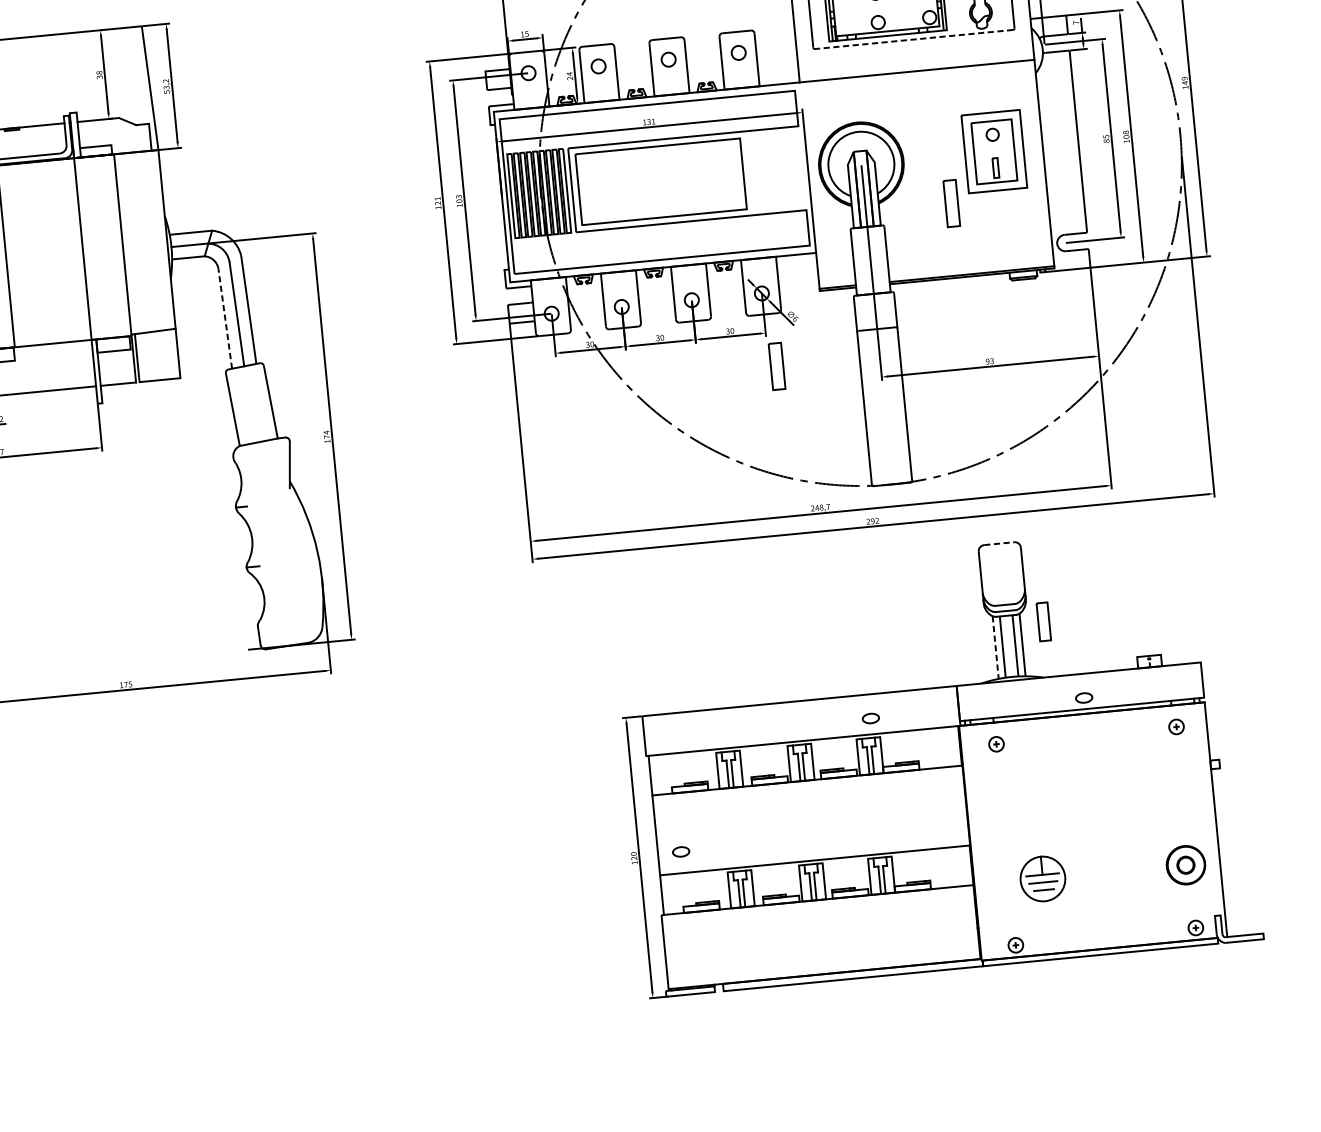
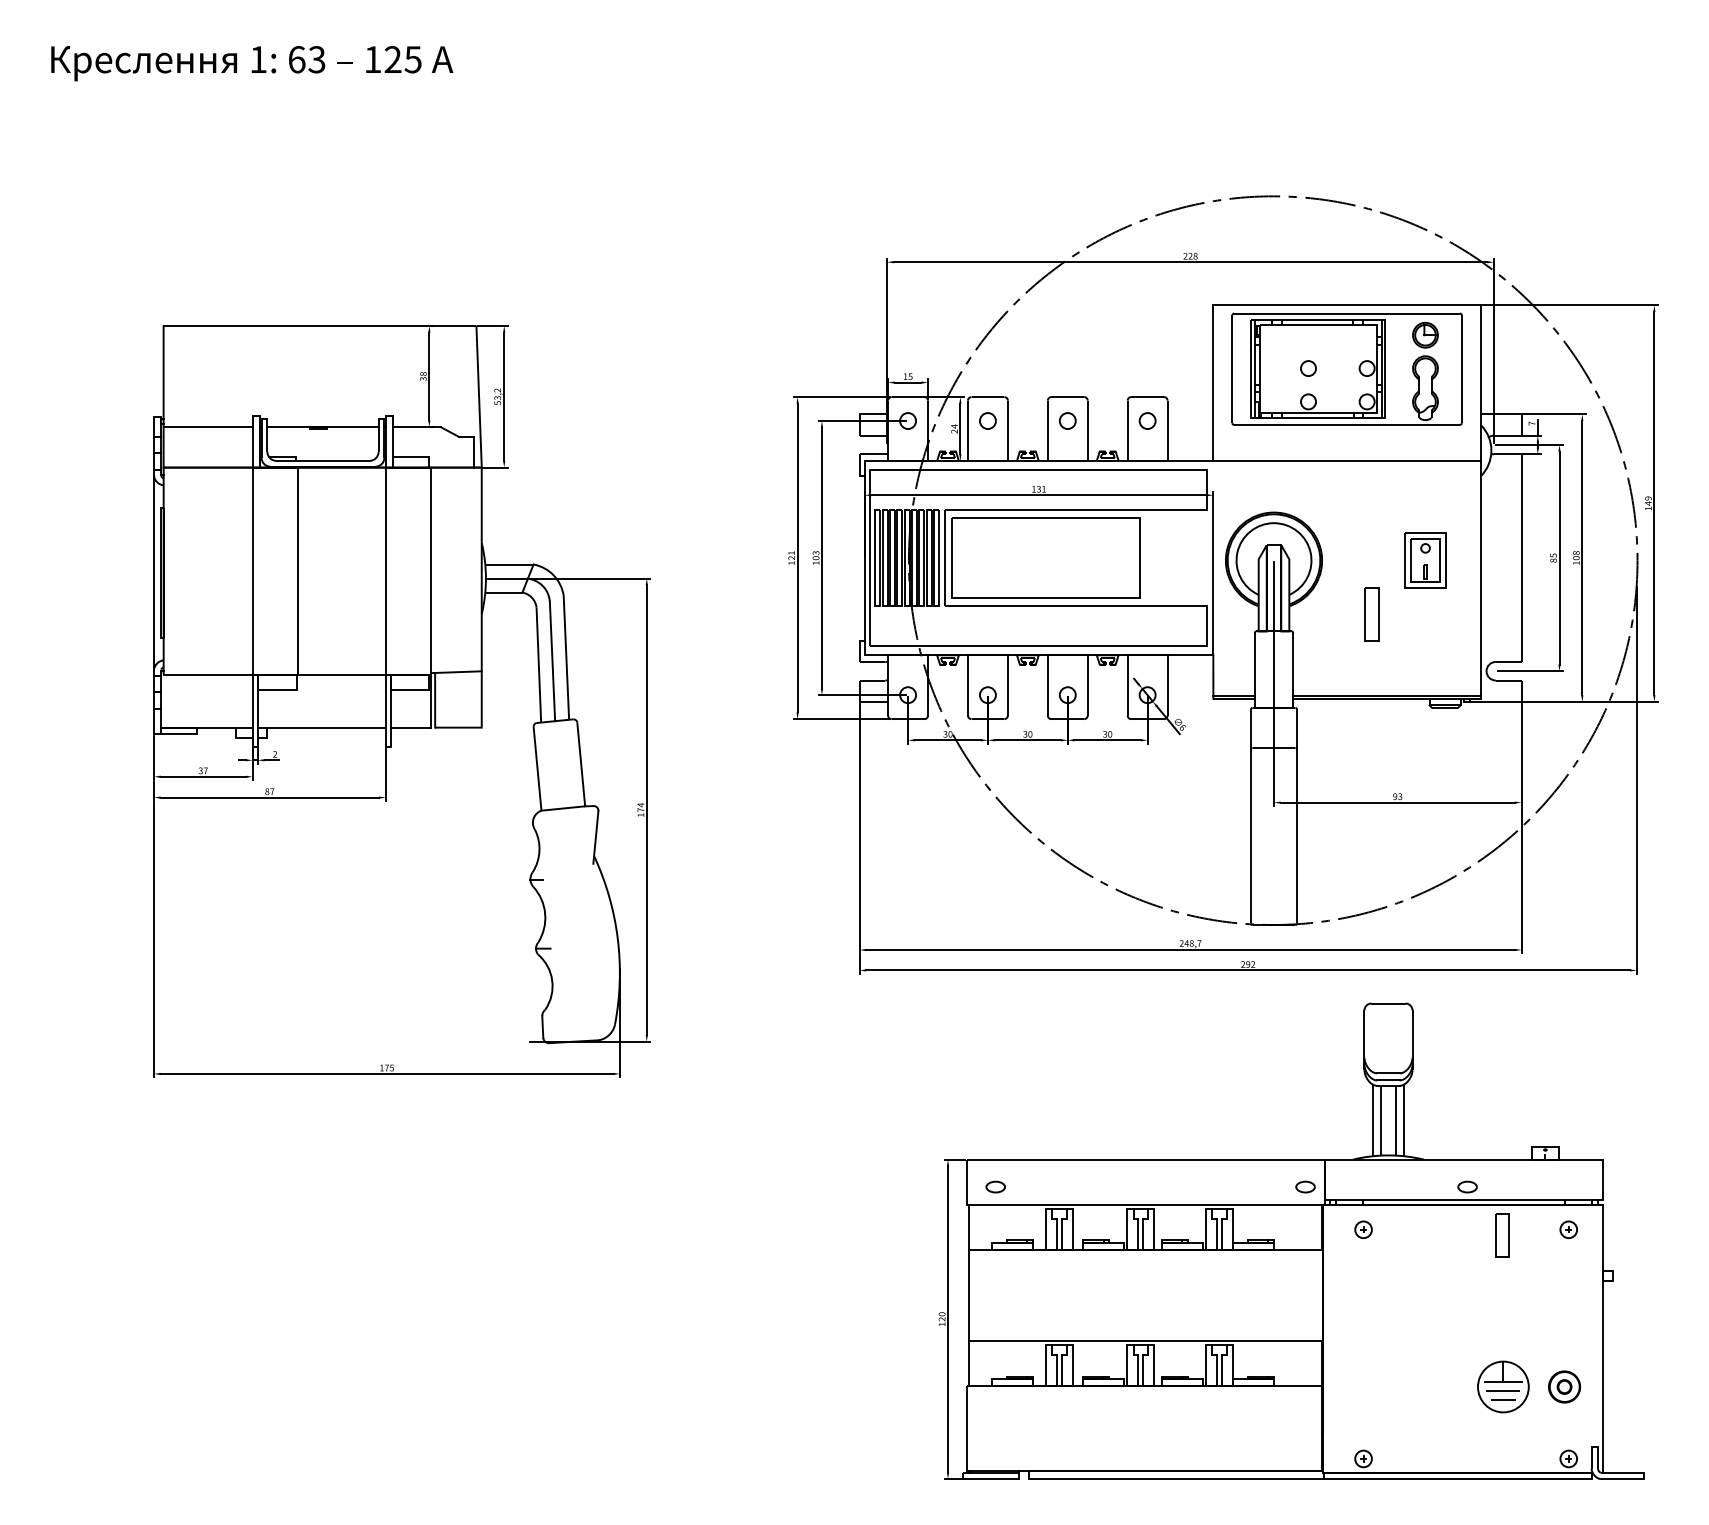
line: (914, 39) -> (1347, 424), dashed -> solid
part: (994, 151) -> (1425, 560), size x0.62
line: (224, 318) -> (538, 665), dashed -> solid
part: (776, 366) -> (1156, 779), removed
line: (999, 543) -> (1388, 1003), dashed -> solid
part: (1043, 621) -> (1502, 1235), moved
line: (995, 647) -> (1373, 1120), dashed -> solid
part: (870, 718) -> (1305, 1186), moved
part: (680, 851) -> (995, 1186), moved
part: (1186, 864) -> (1564, 1386), size x0.71
part: (1043, 878) -> (1503, 1386), moved

